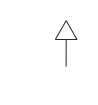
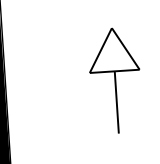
part: (66, 43) -> (116, 80), size x1.4

